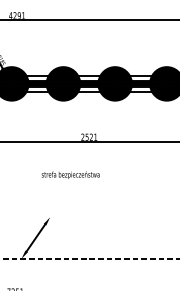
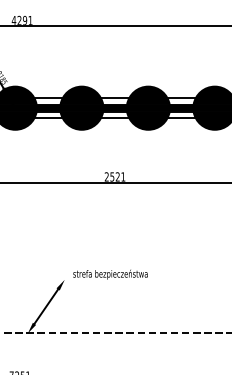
text: (70, 174) -> (110, 273), moved

